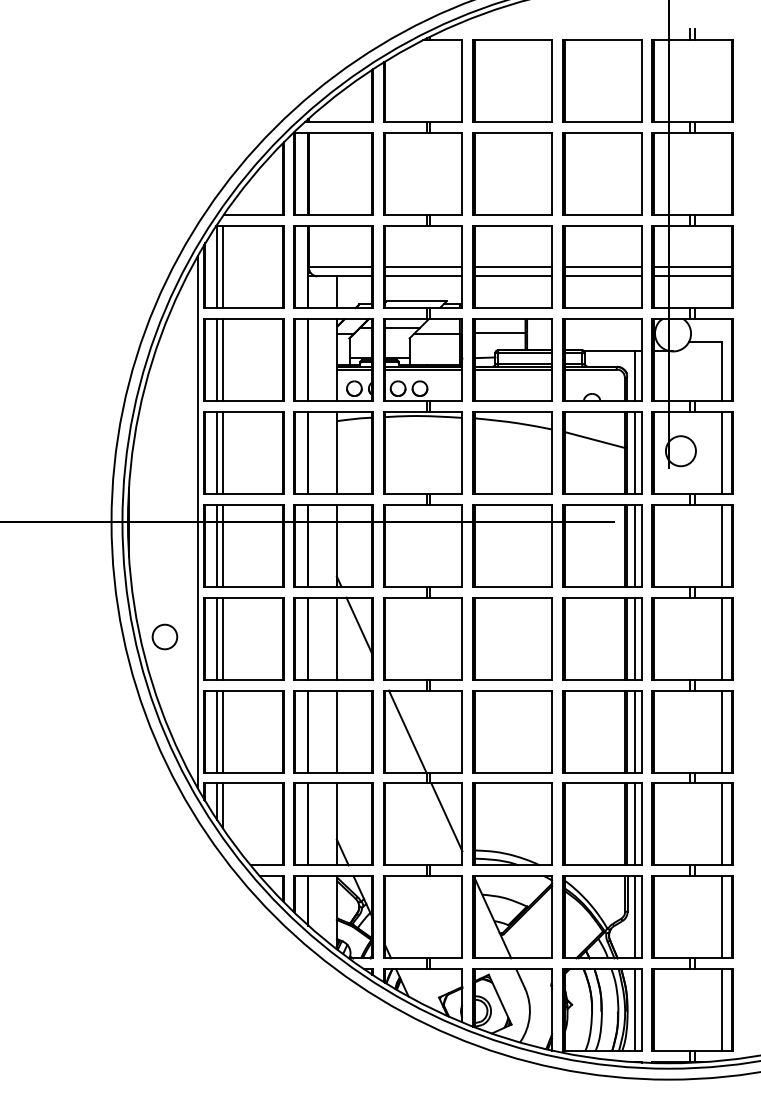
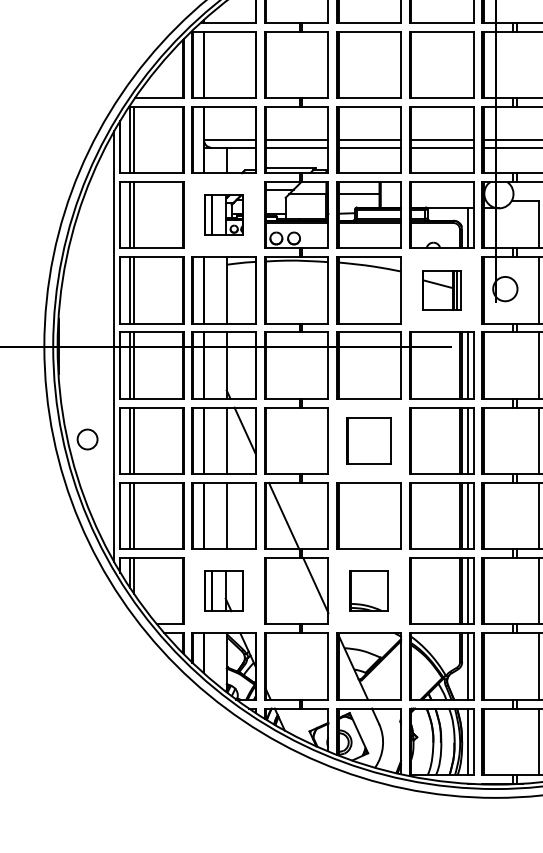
part: (333, 359) -> (224, 214), size x0.6
part: (602, 452) -> (441, 290), size x0.6
part: (512, 638) -> (368, 440), size x0.7
part: (333, 824) -> (224, 591), size x0.6
part: (512, 824) -> (368, 591), size x0.6

